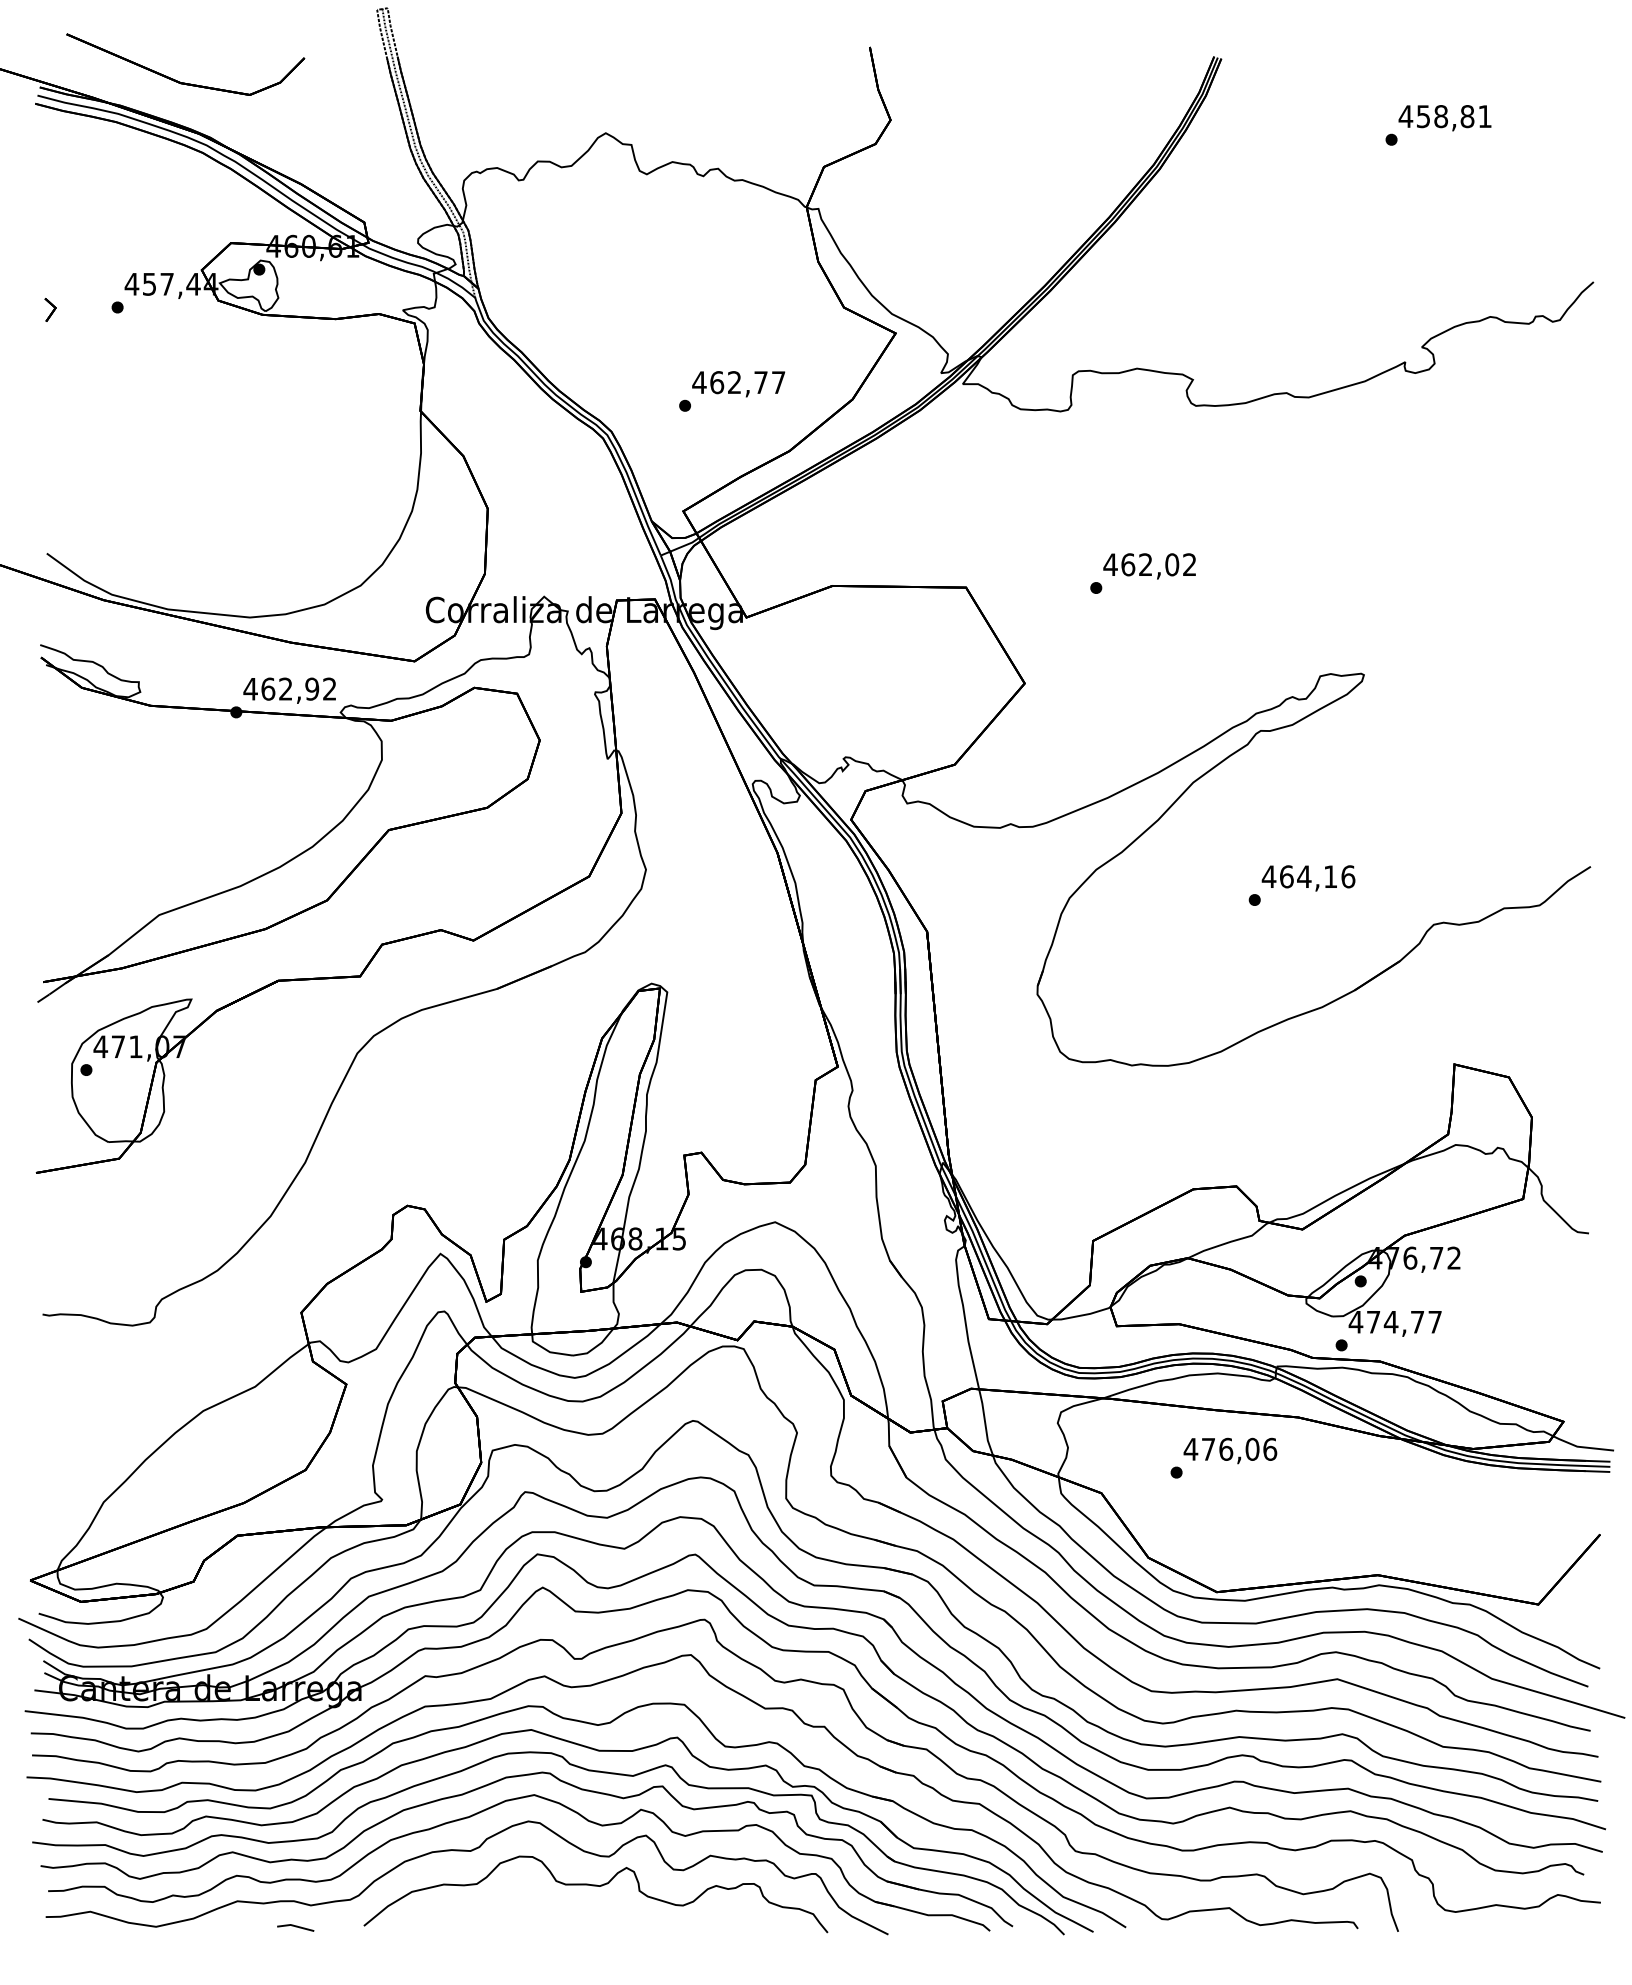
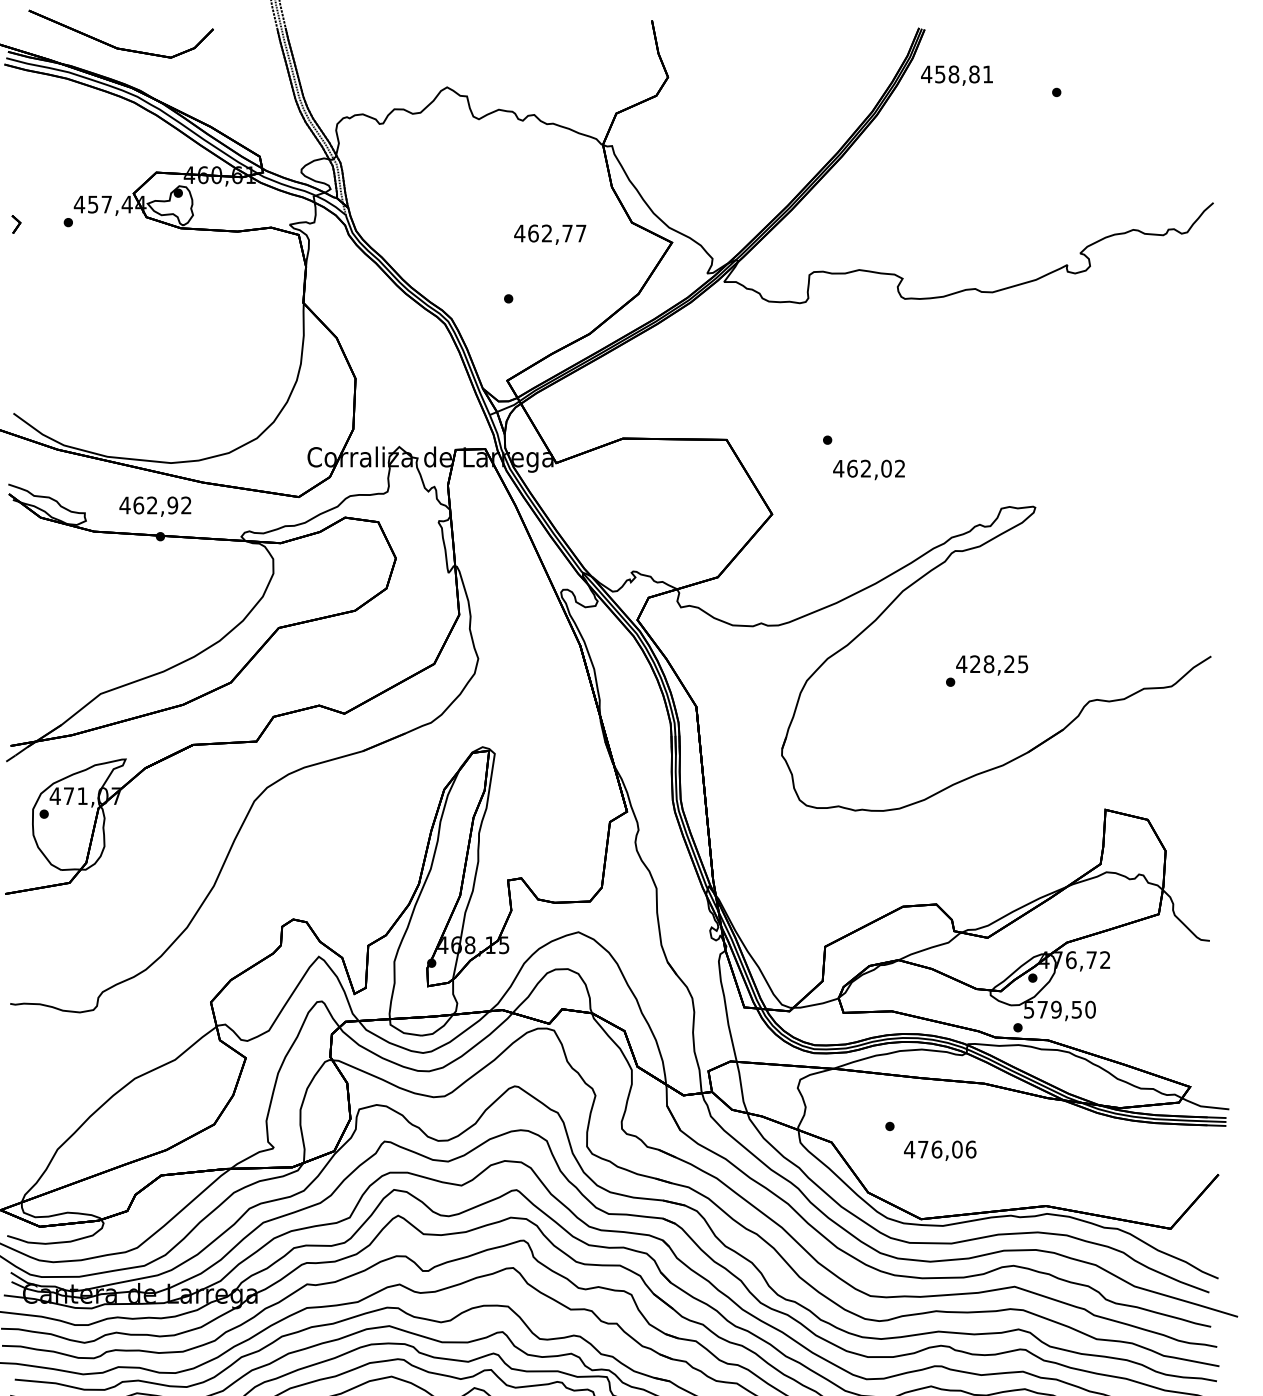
text: (1444, 118) -> (956, 75), moved
text: (738, 384) -> (550, 234), moved
text: (1149, 566) -> (868, 470), moved
text: (289, 690) -> (155, 506), moved
text: (1317, 876) -> (999, 664), 464,16 -> 428,25
text: (1395, 1321) -> (1059, 1009), 474,77 -> 579,50
text: (1230, 1450) -> (940, 1150), moved

